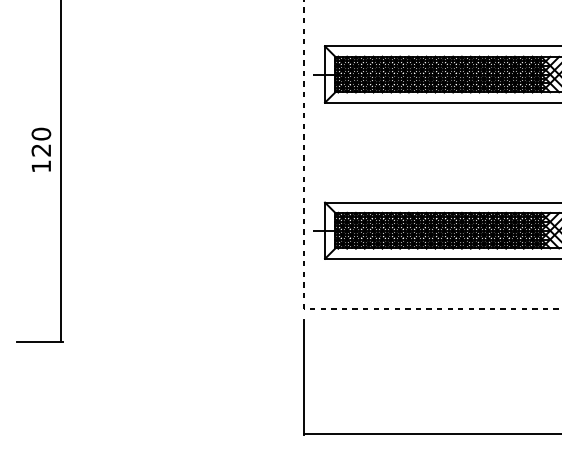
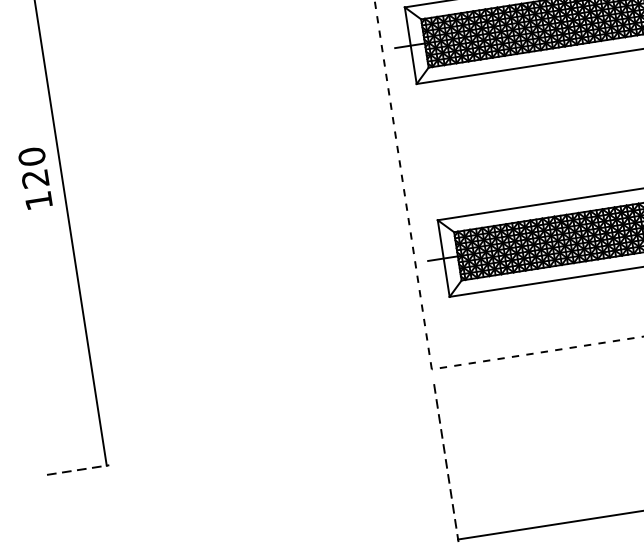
text: (41, 149) -> (35, 177), moved
line: (39, 341) -> (77, 469), solid -> dashed
line: (304, 377) -> (446, 462), solid -> dashed

